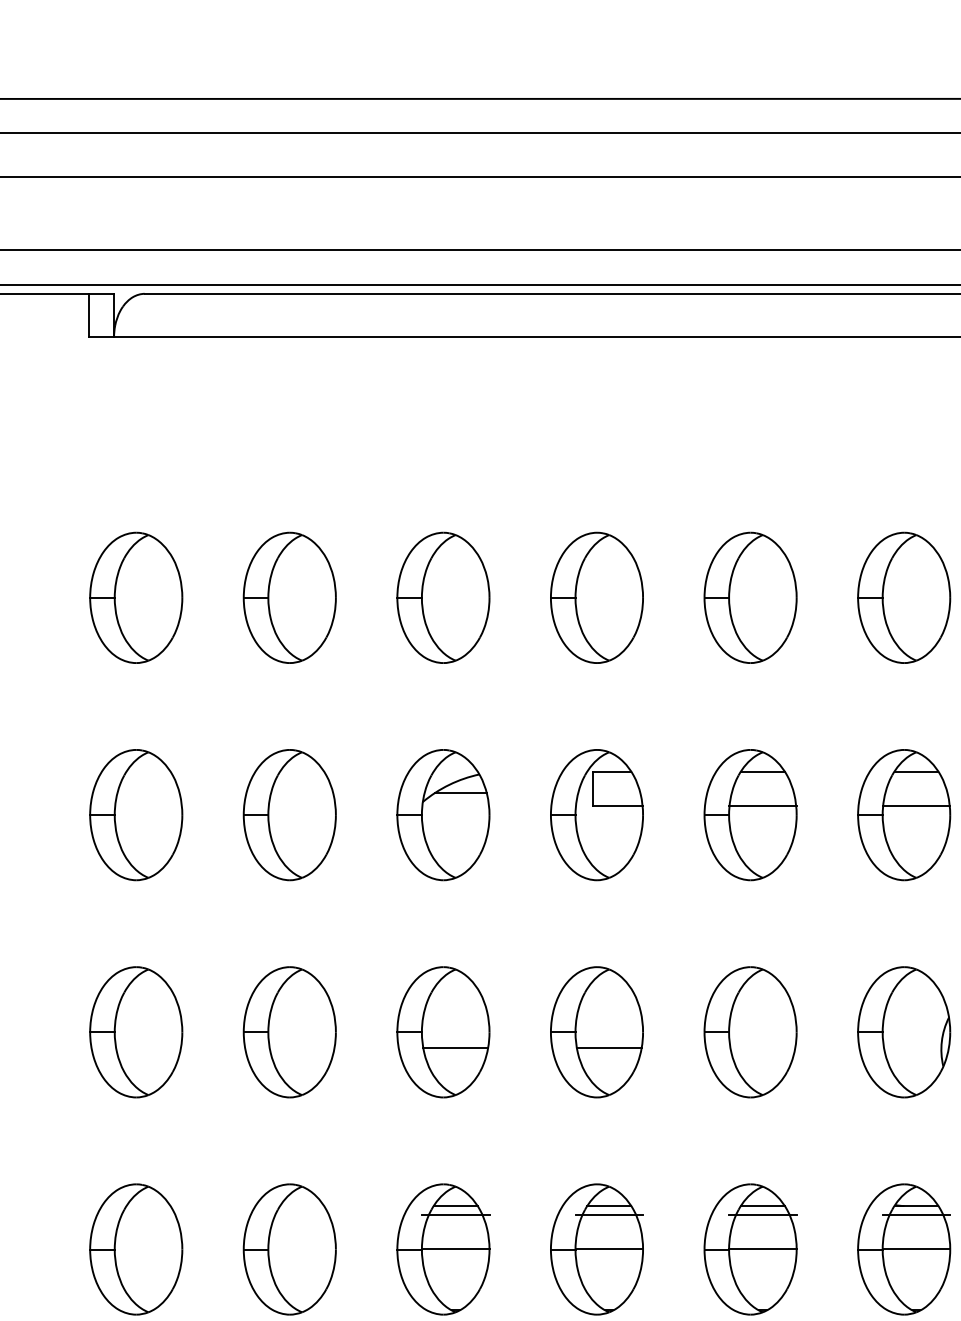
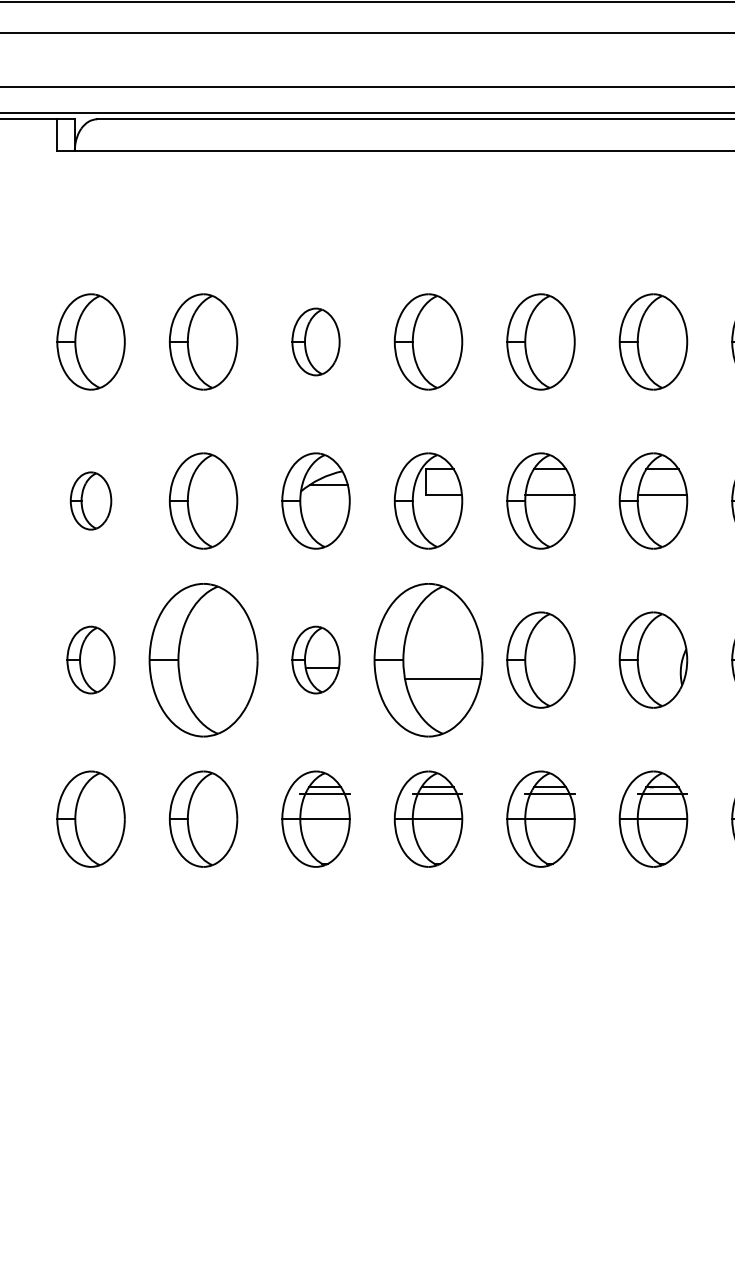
part: (442, 597) -> (315, 341), size x0.7
part: (135, 814) -> (90, 500), size x0.6
part: (135, 1031) -> (90, 659), size x0.7
part: (289, 1031) -> (203, 659), size x1.6
part: (442, 1031) -> (315, 659), size x0.7
part: (596, 1031) -> (428, 659), size x1.6

